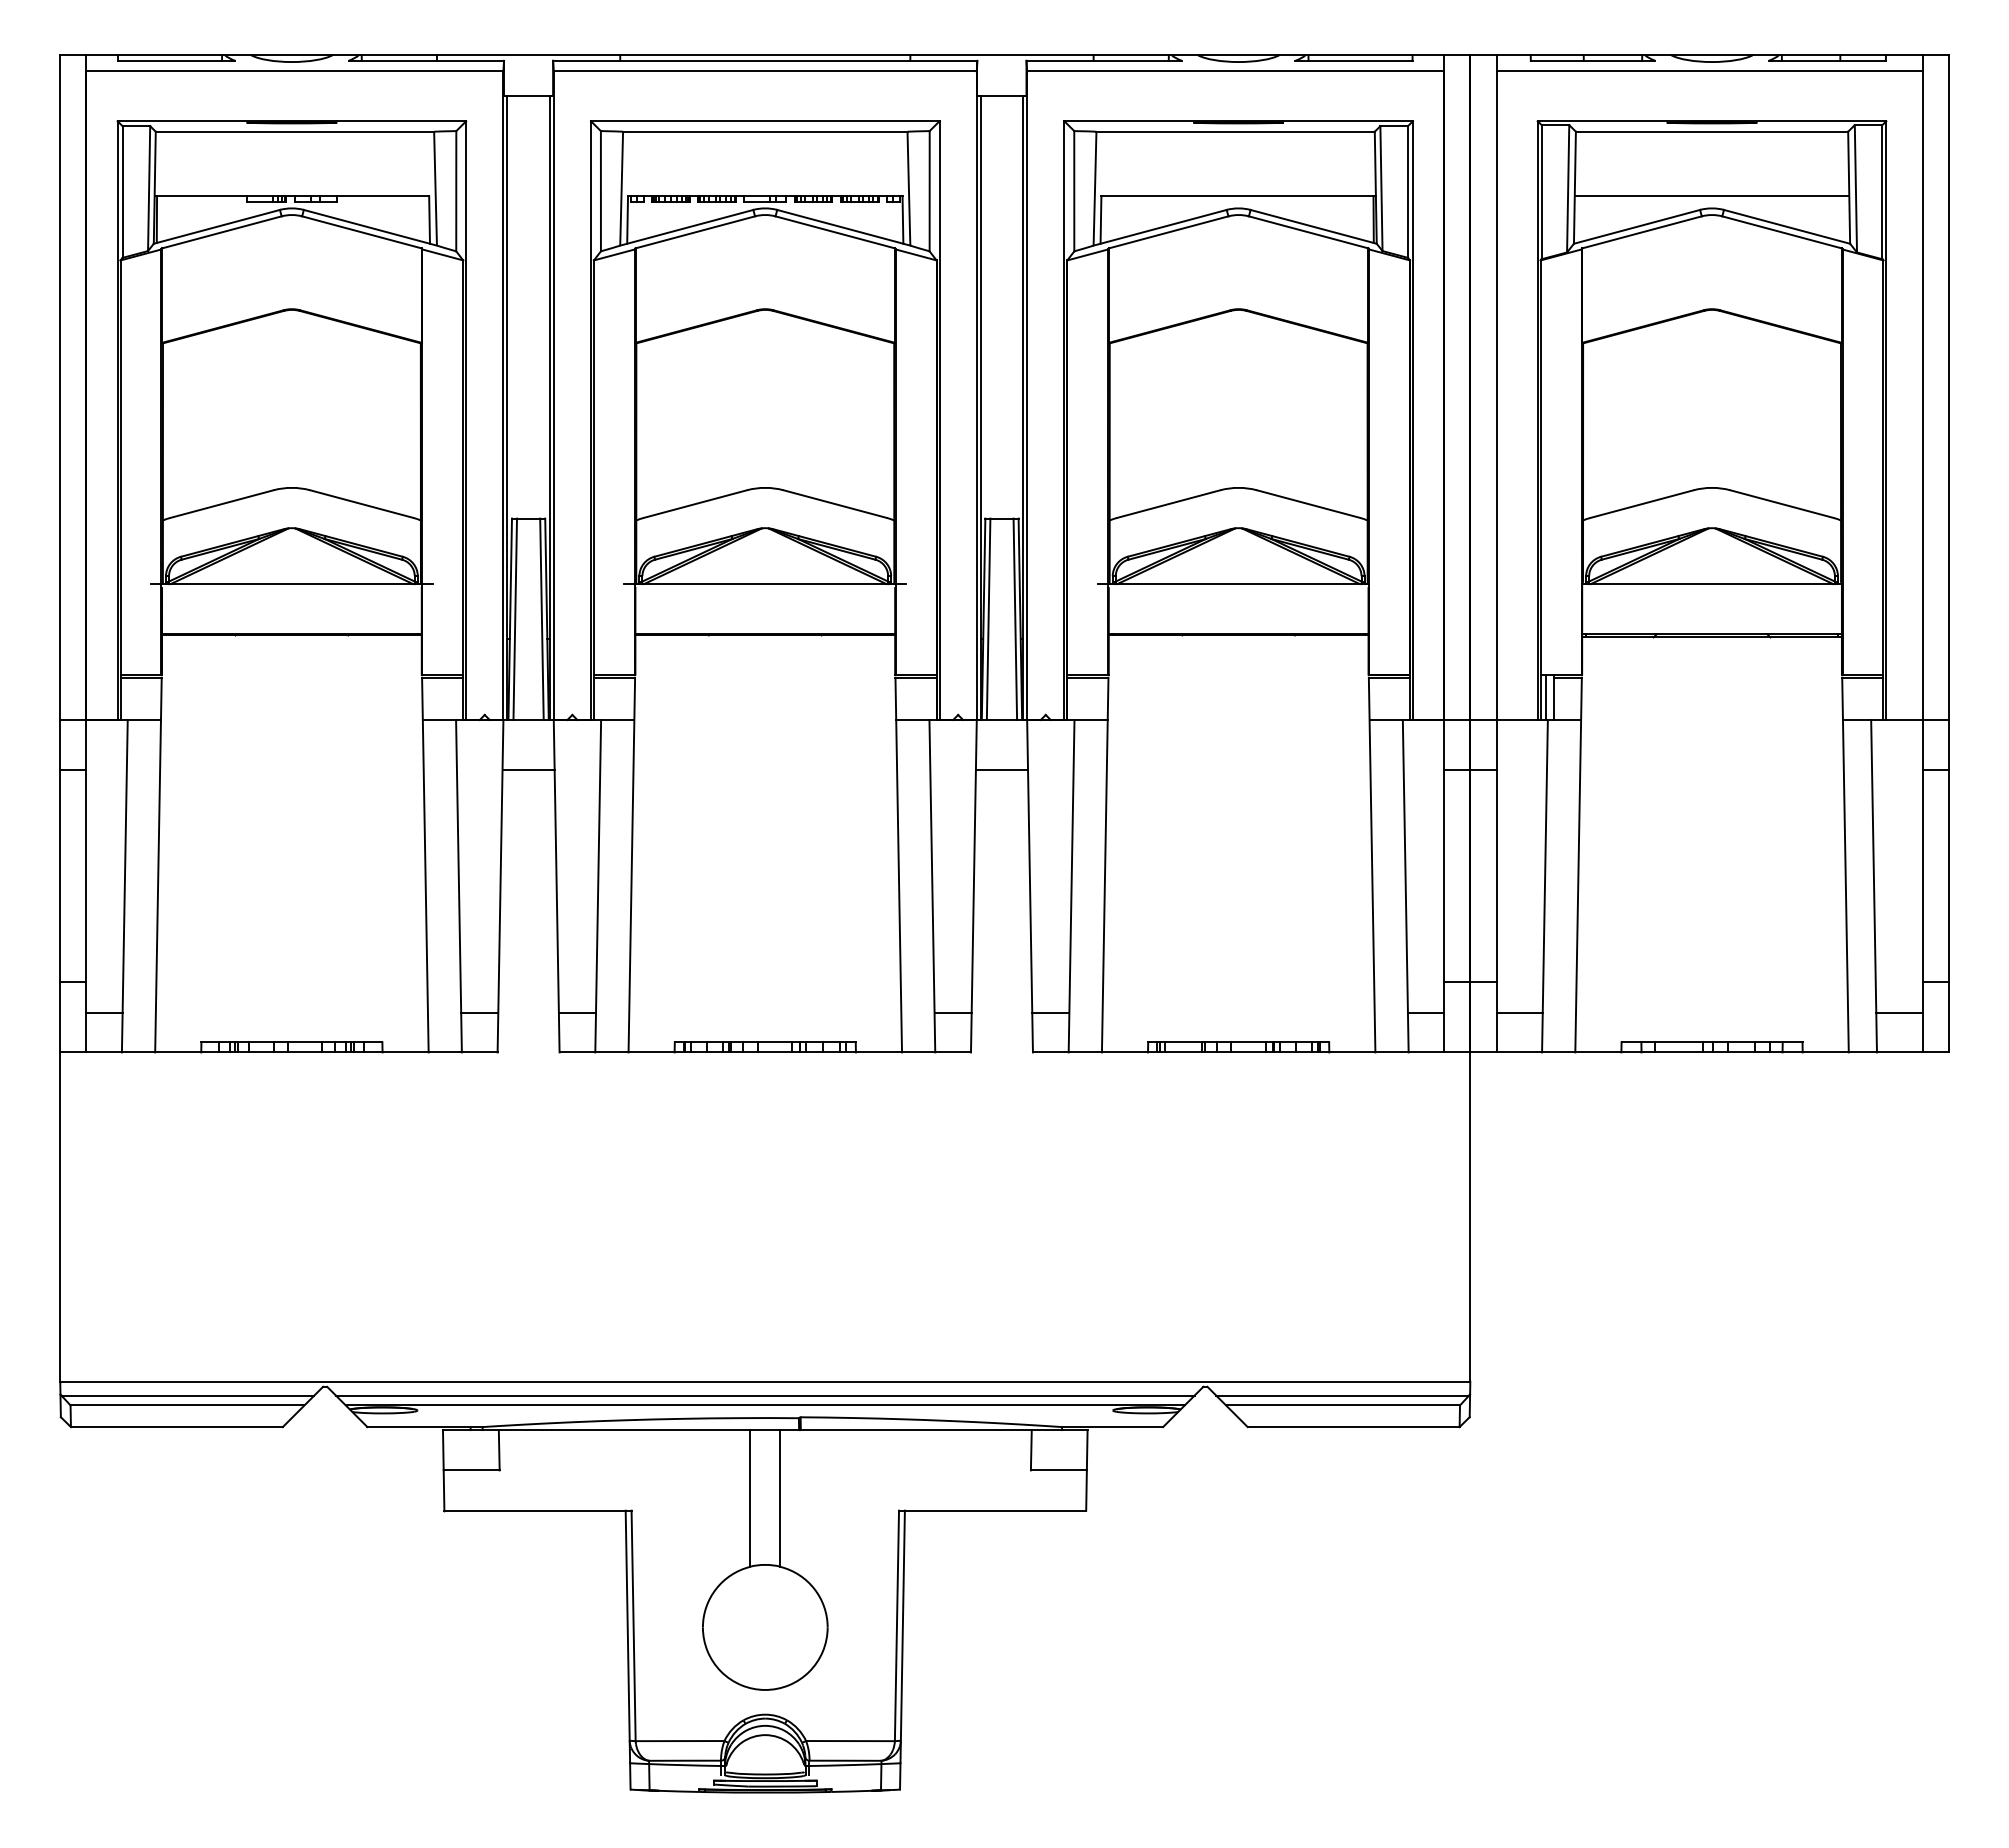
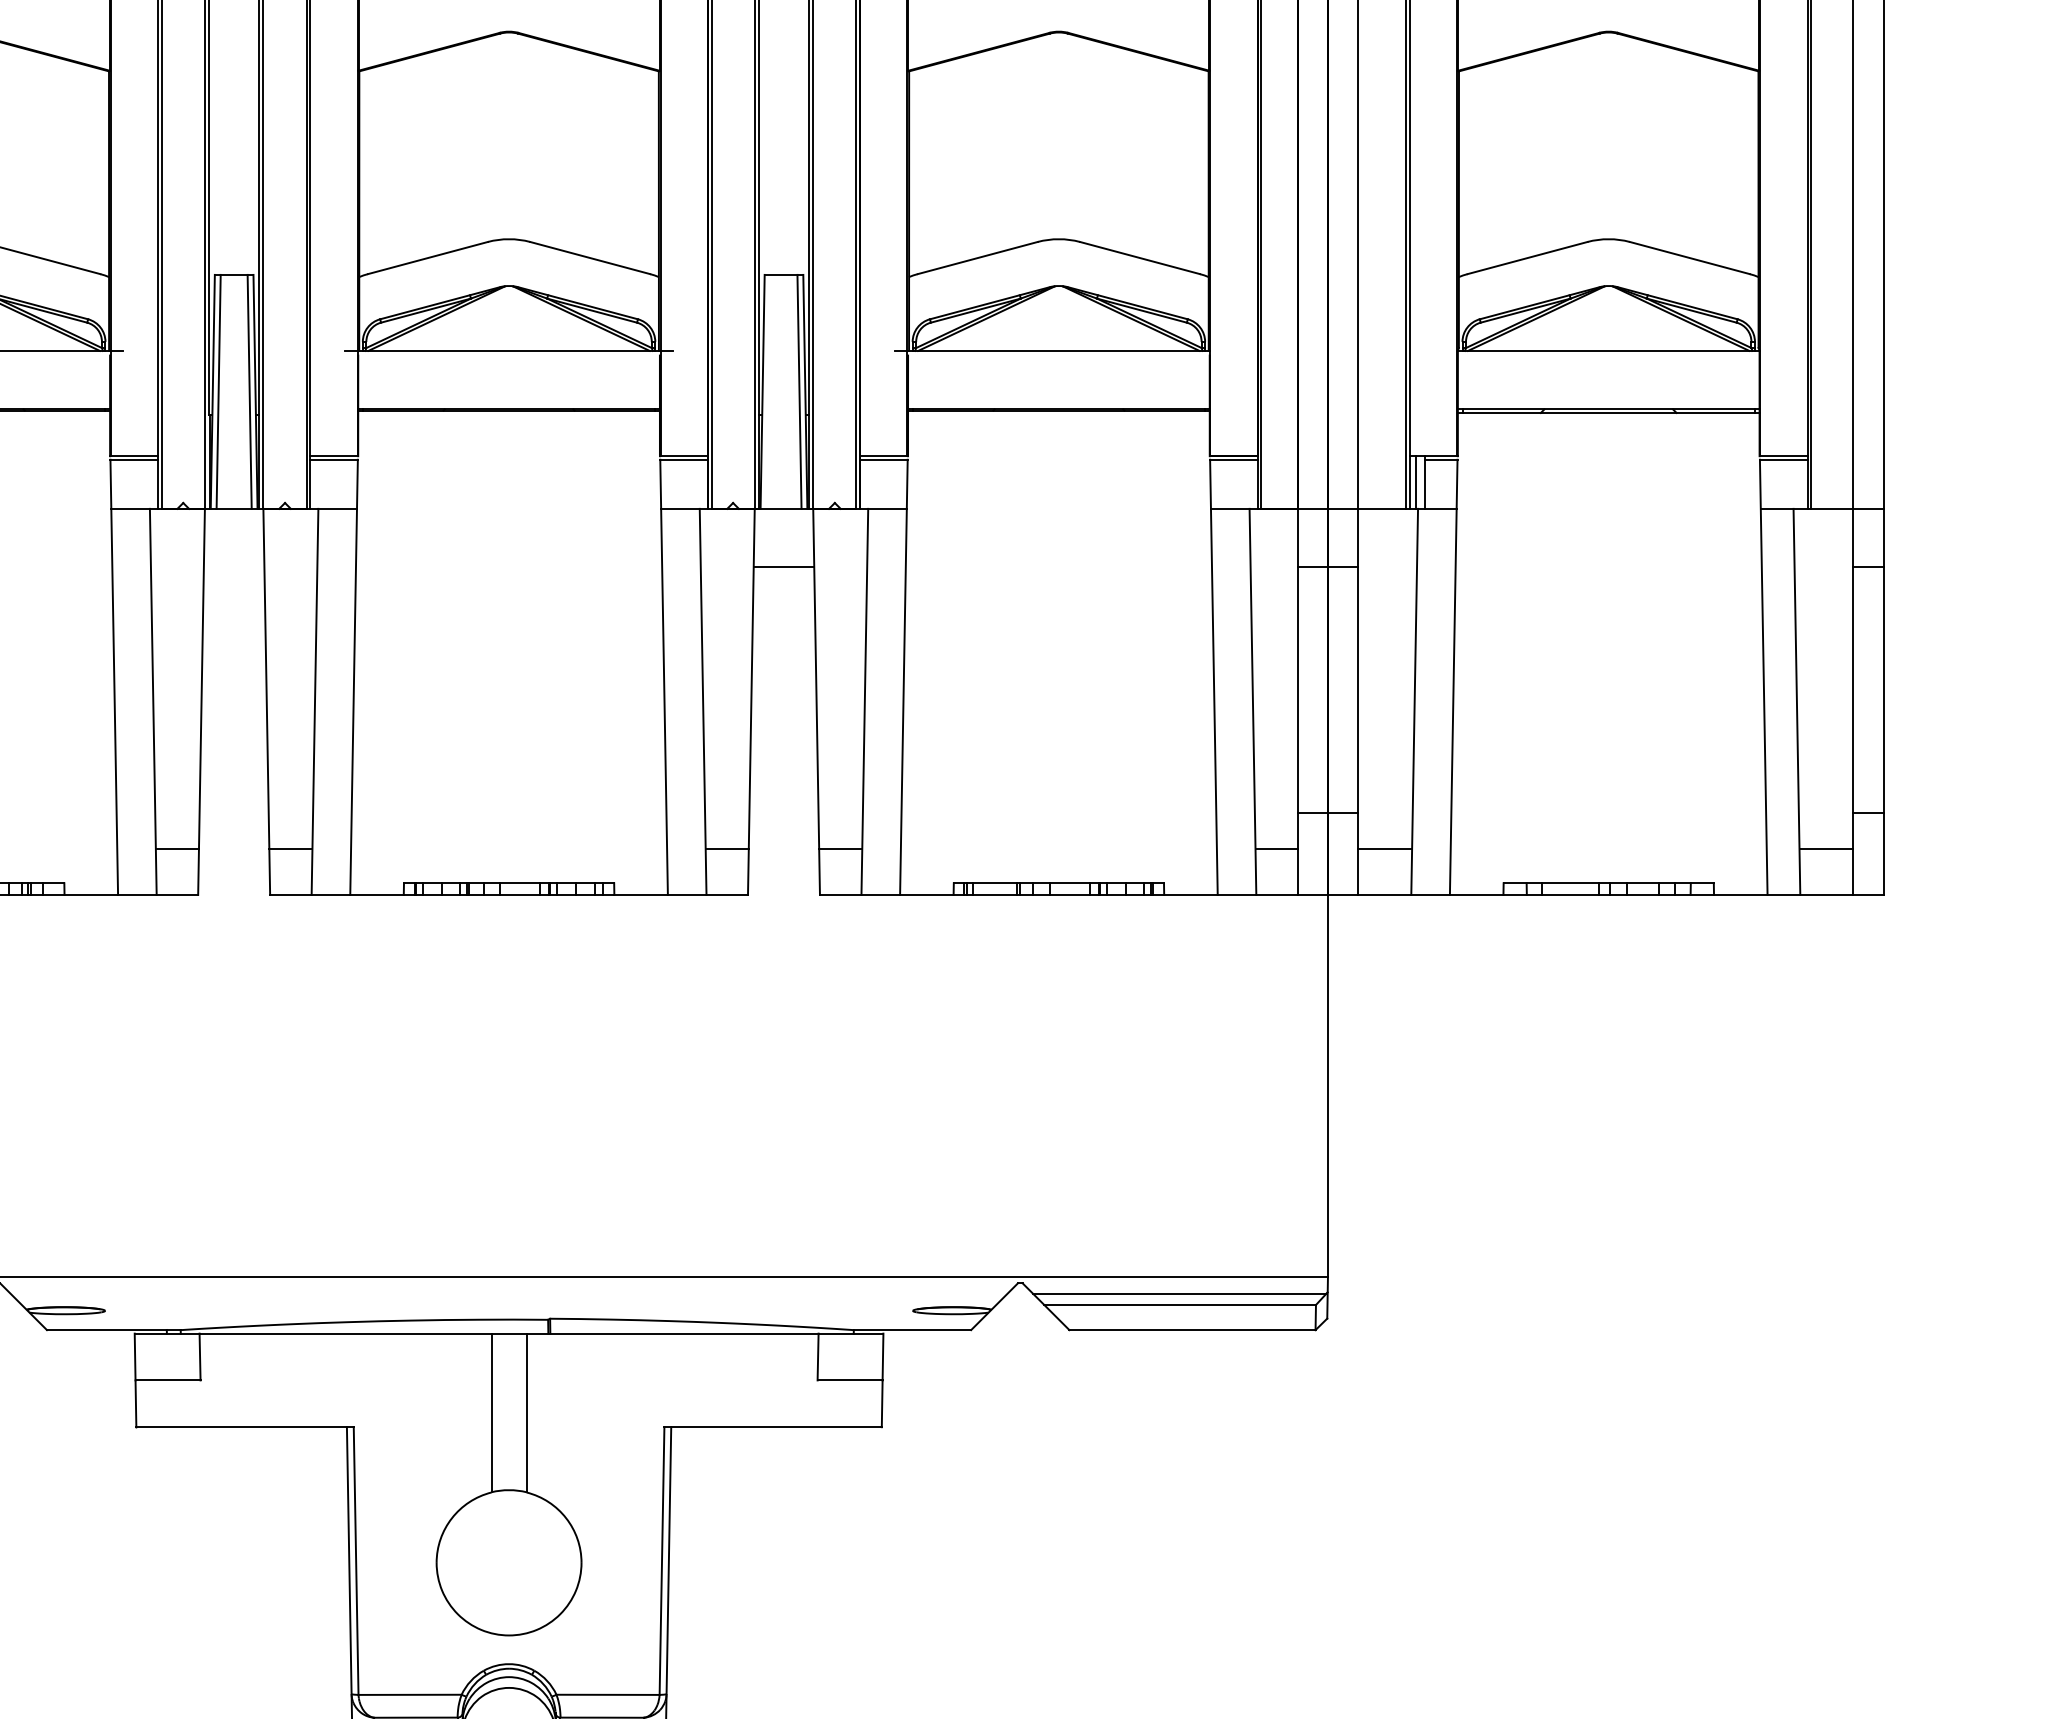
line: (988, 619) -> (768, 392), removed
line: (528, 770) -> (234, 567), removed
line: (764, 1395) -> (508, 1293), removed
line: (764, 1405) -> (508, 1305), removed

